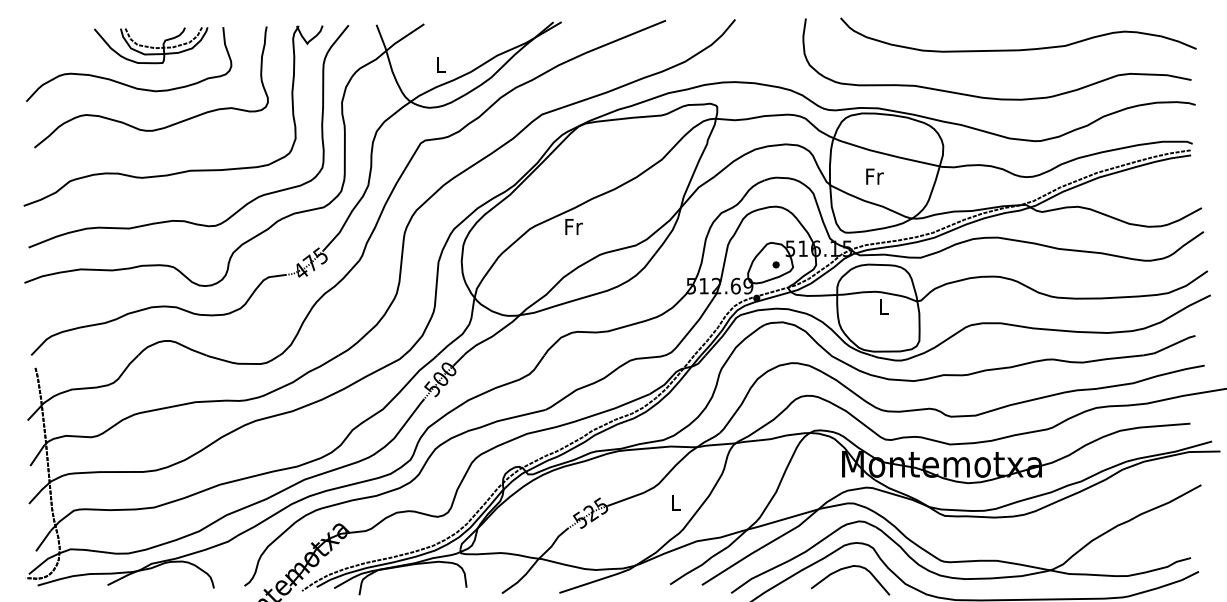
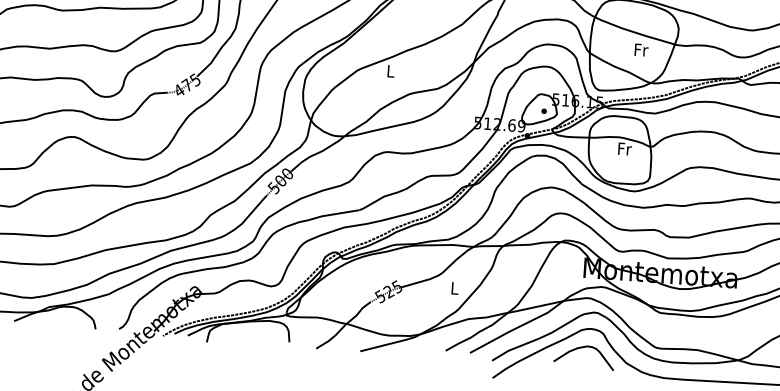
text: (874, 176) -> (641, 49), moved
text: (573, 226) -> (390, 71), Fr -> L
text: (884, 306) -> (625, 149), L -> Fr

